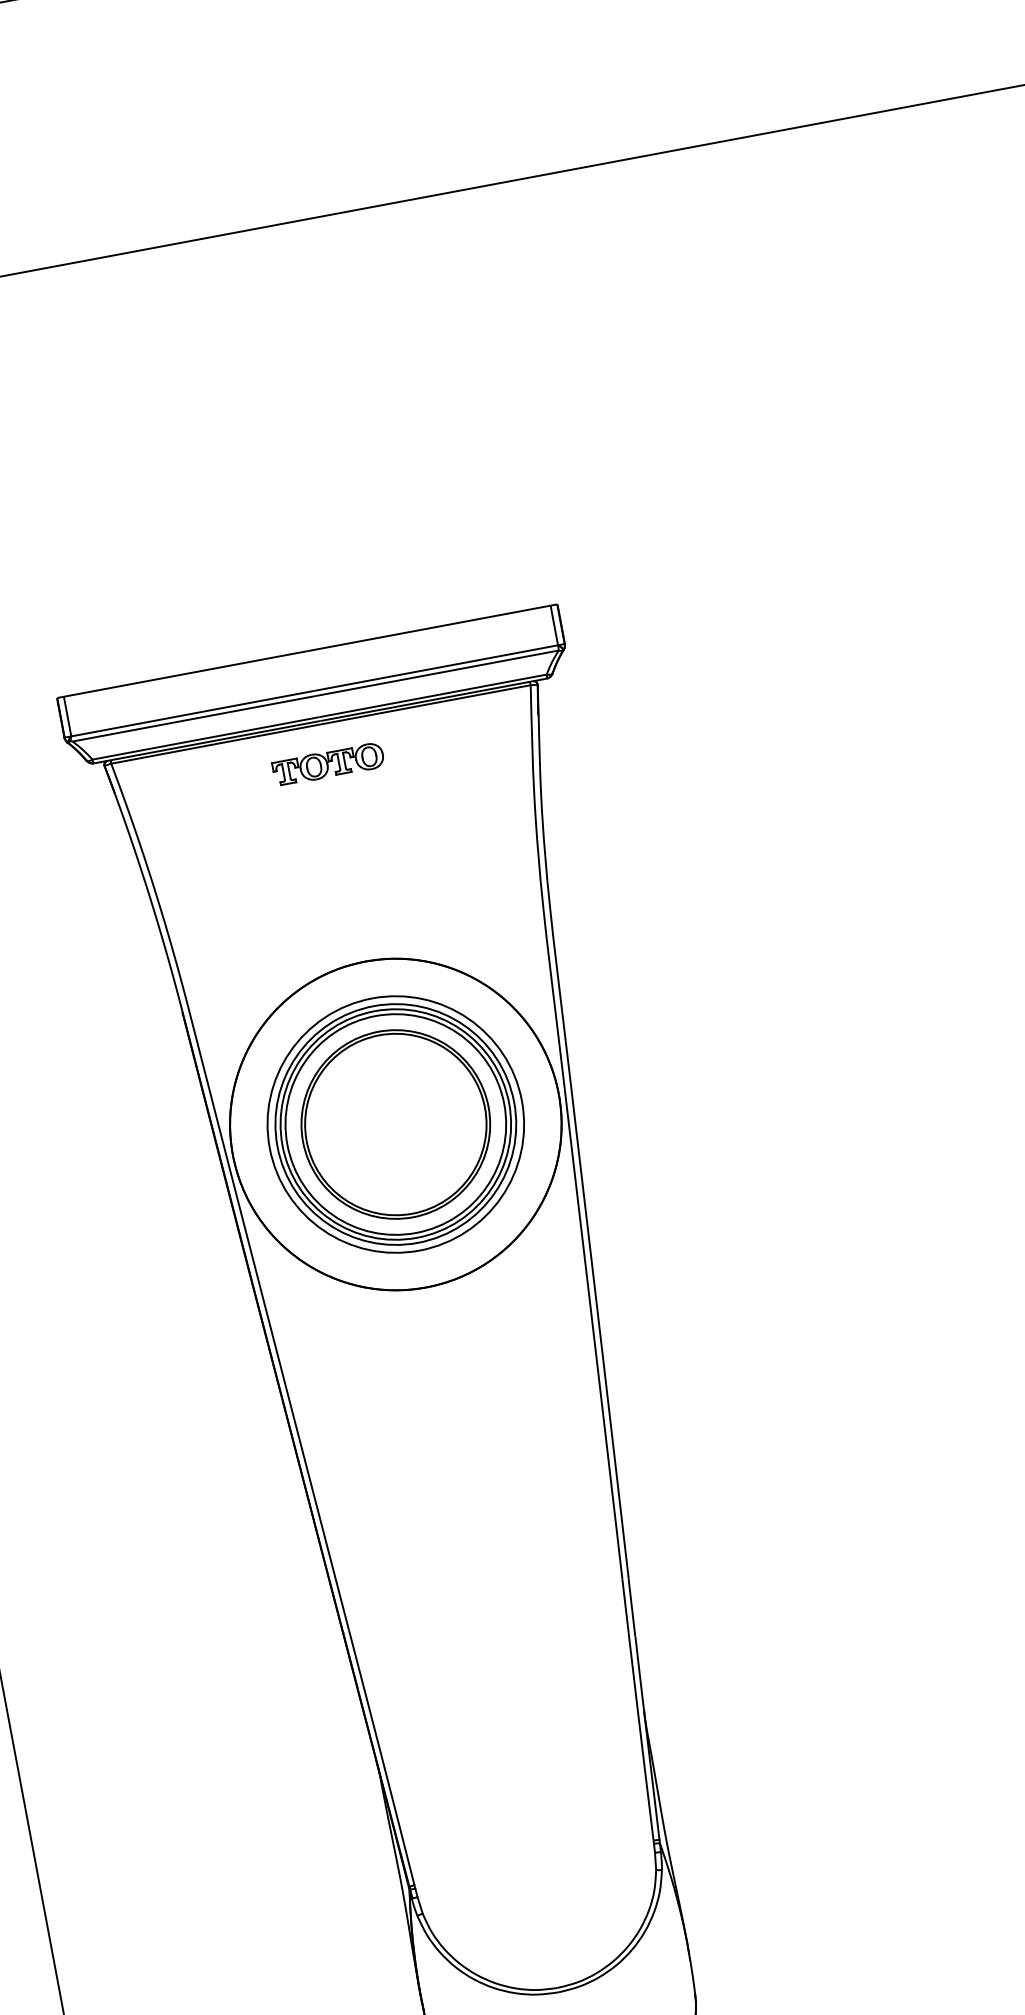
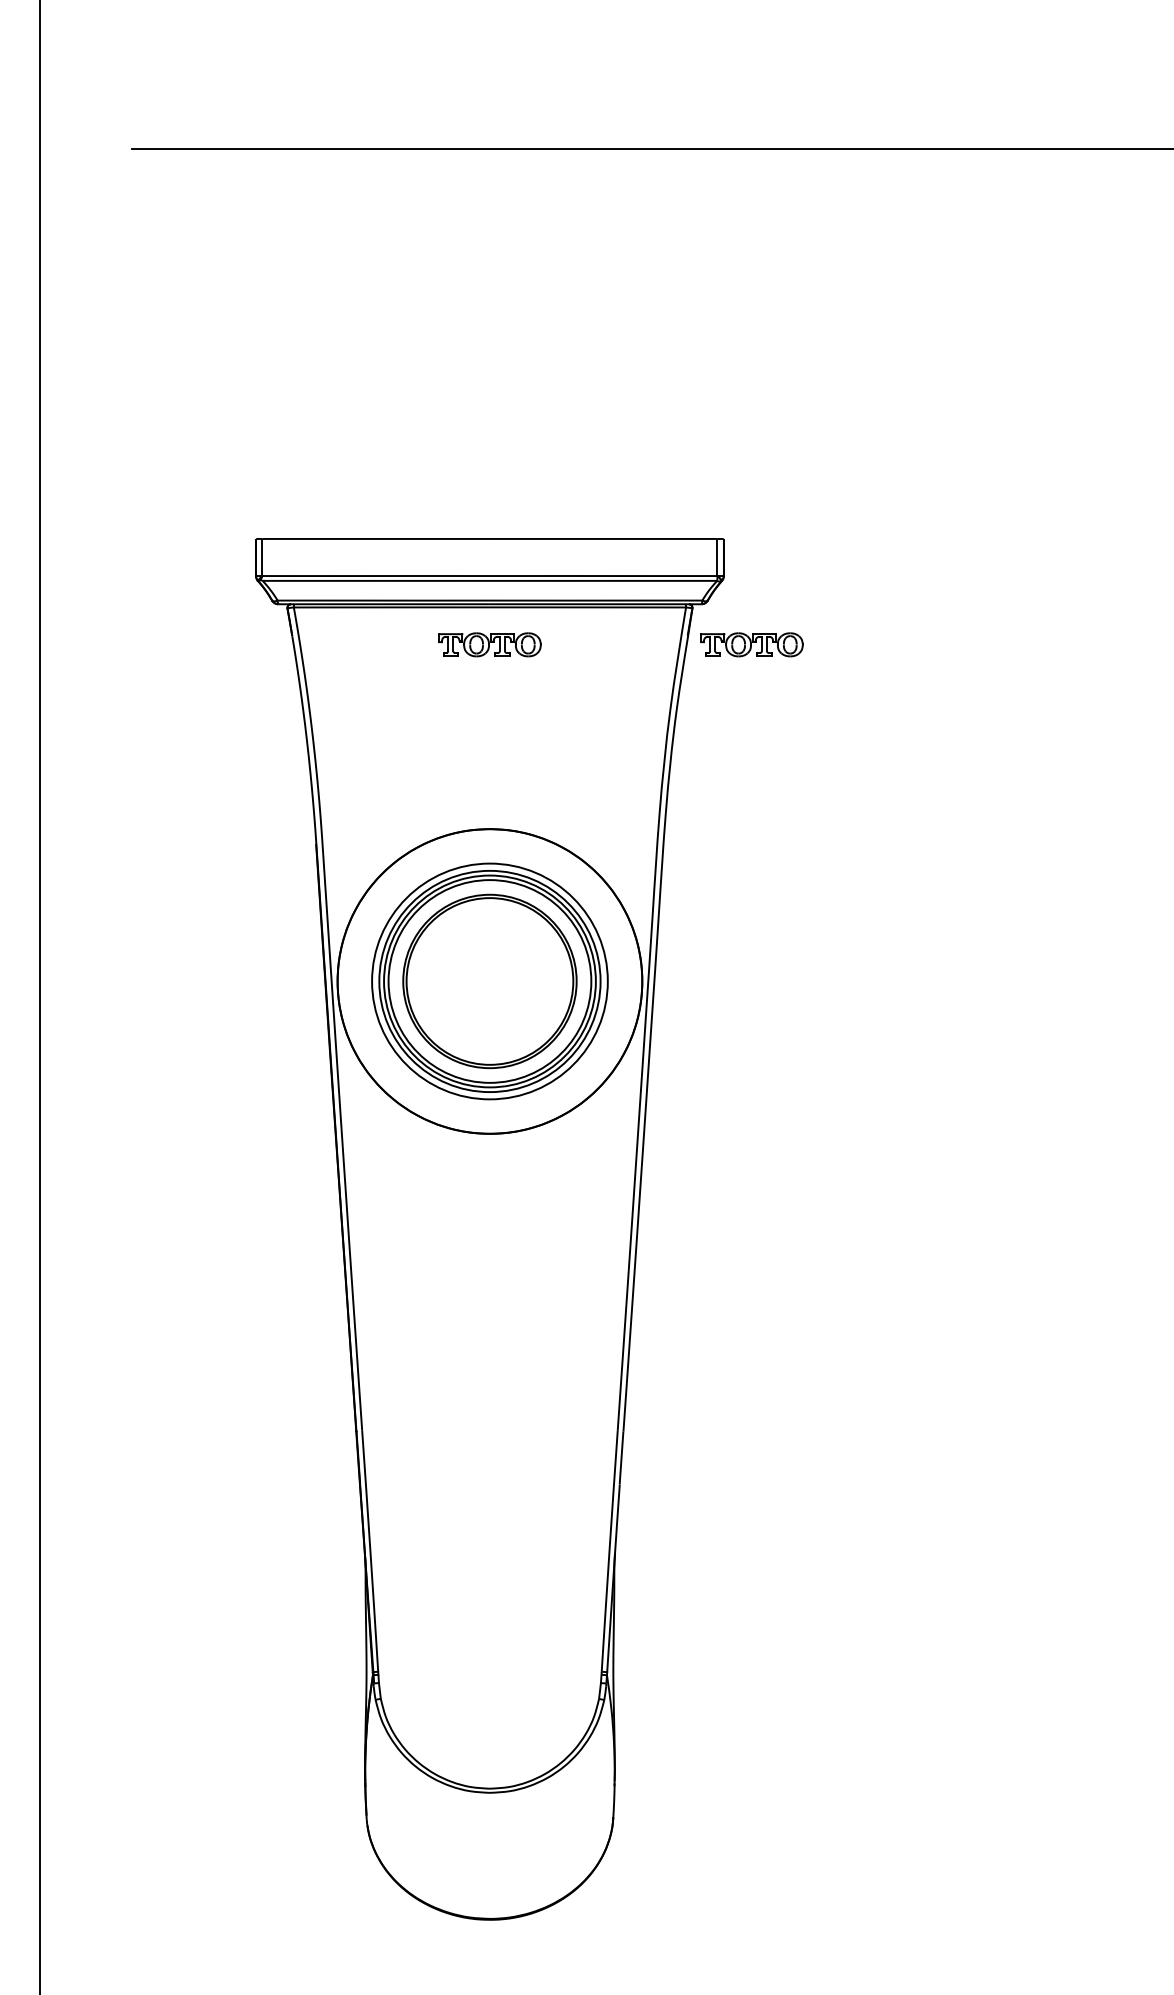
part: (608, 711) -> (751, 644), added

